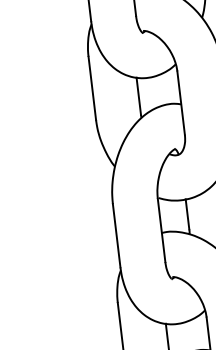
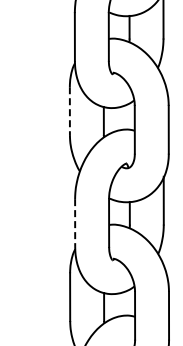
line: (91, 89) -> (69, 111), solid -> dashed
line: (117, 236) -> (75, 223), solid -> dashed

